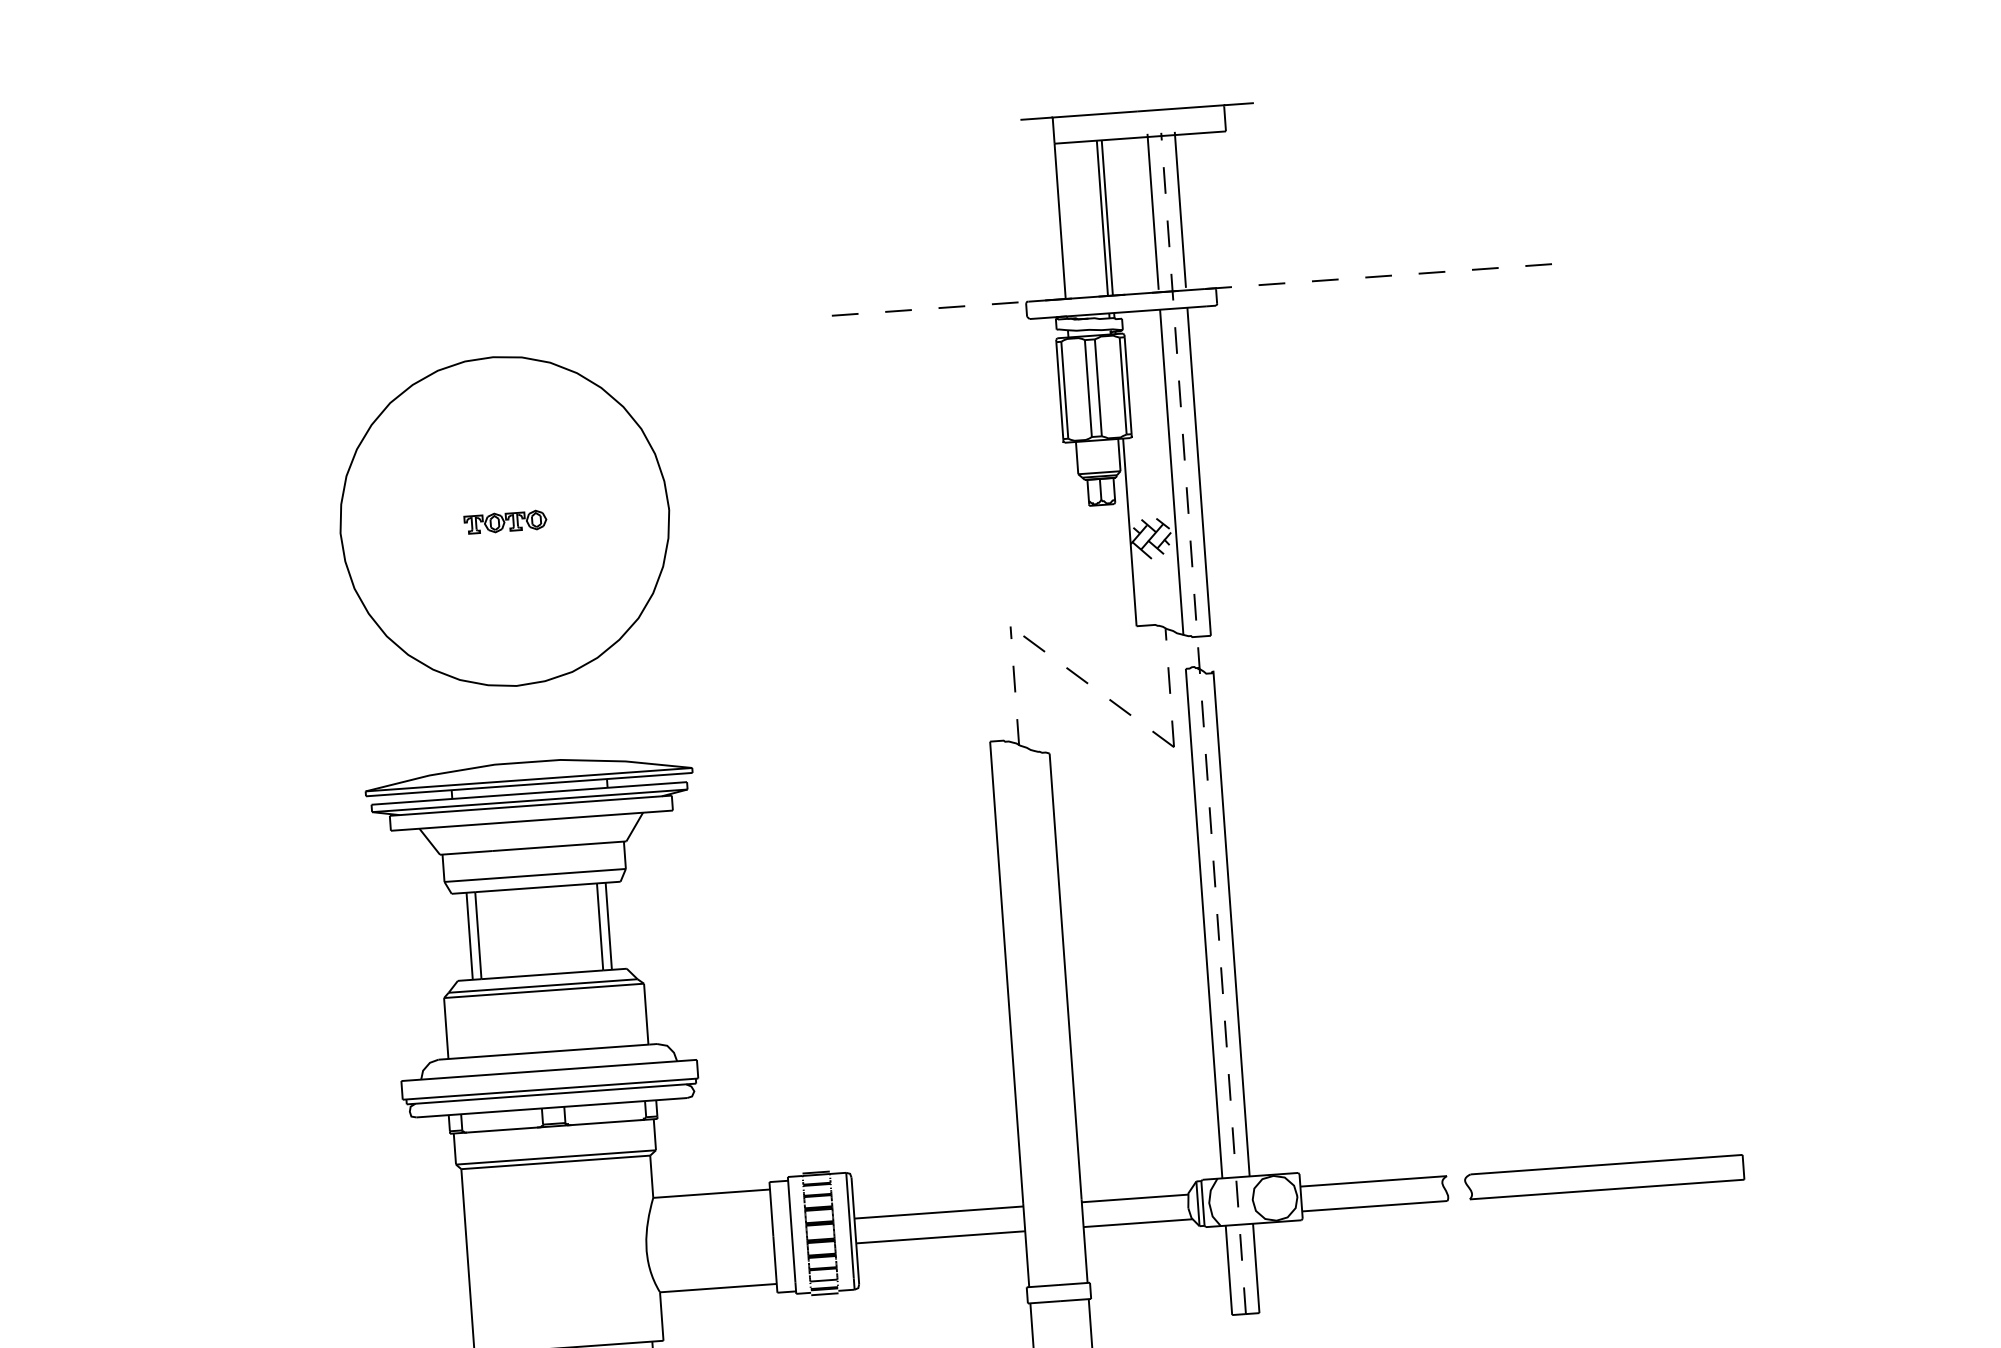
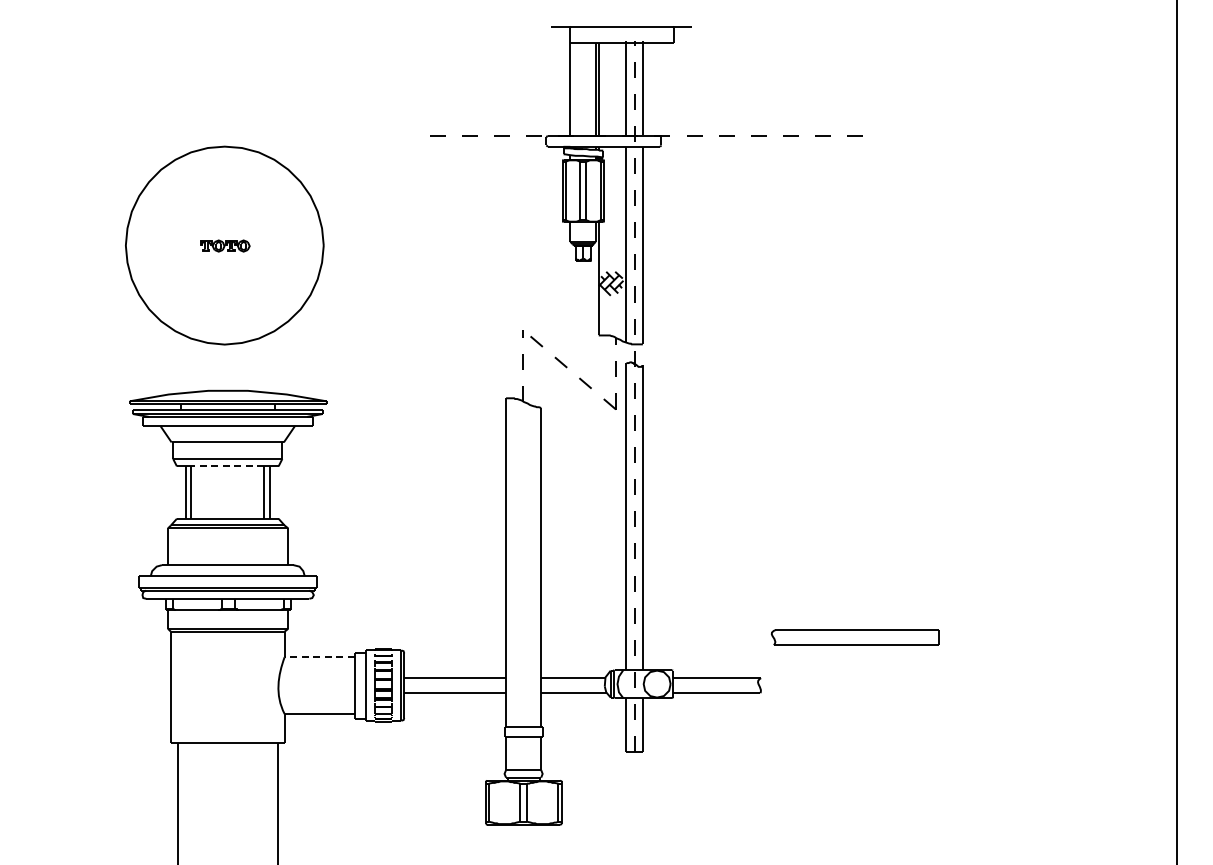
line: (535, 888) -> (227, 466), solid -> dashed
part: (1604, 1176) -> (855, 637), moved
line: (711, 1194) -> (319, 657), solid -> dashed

